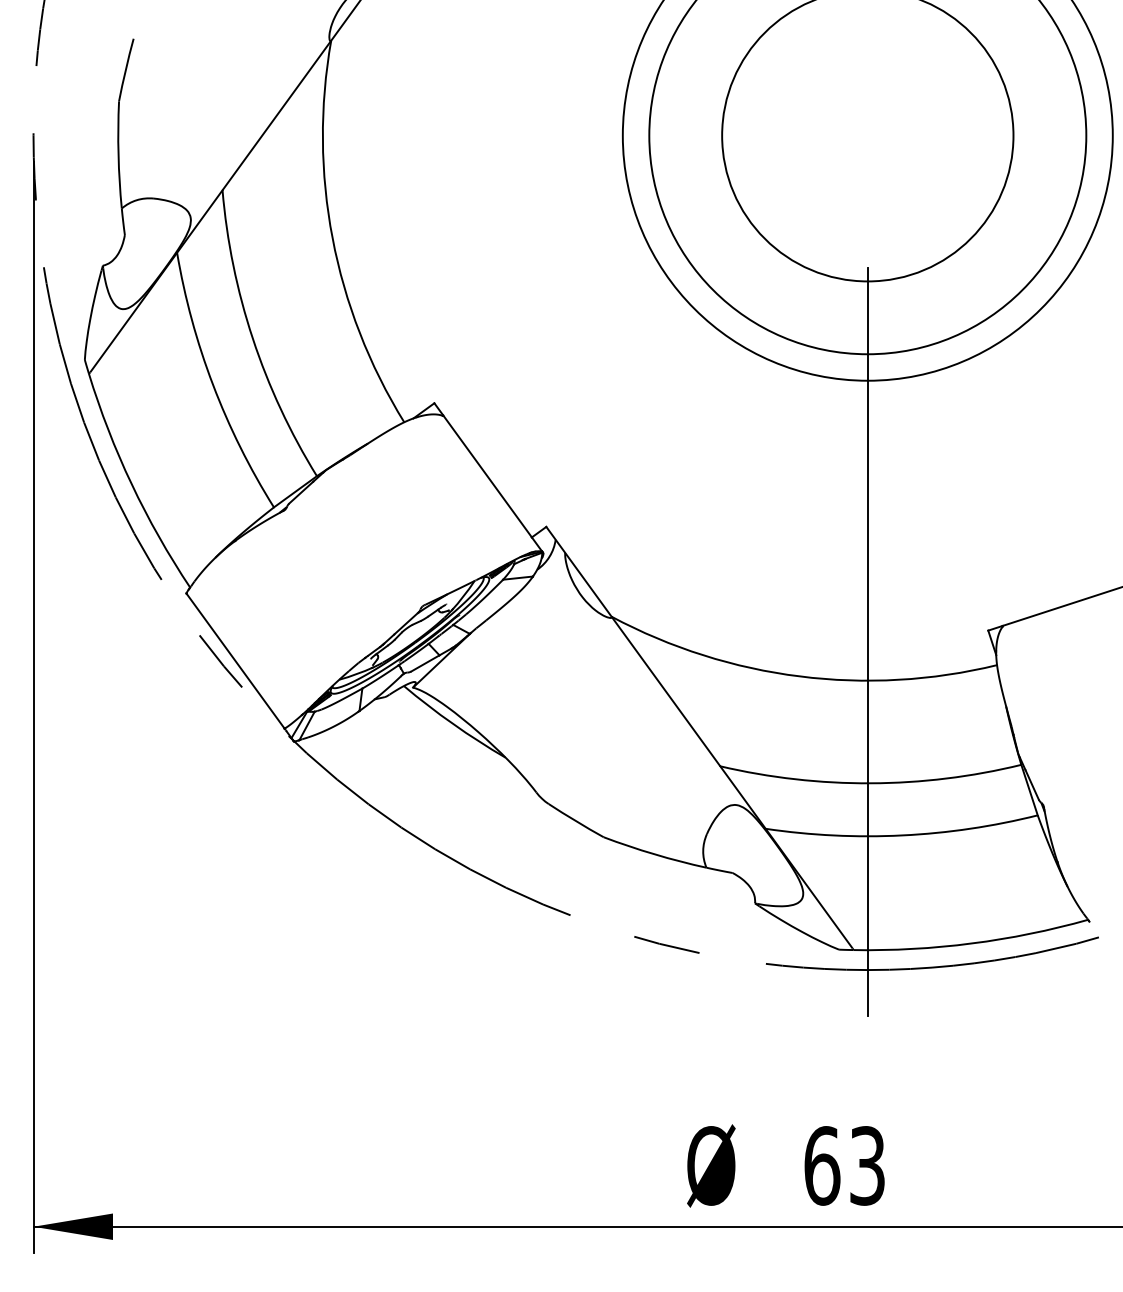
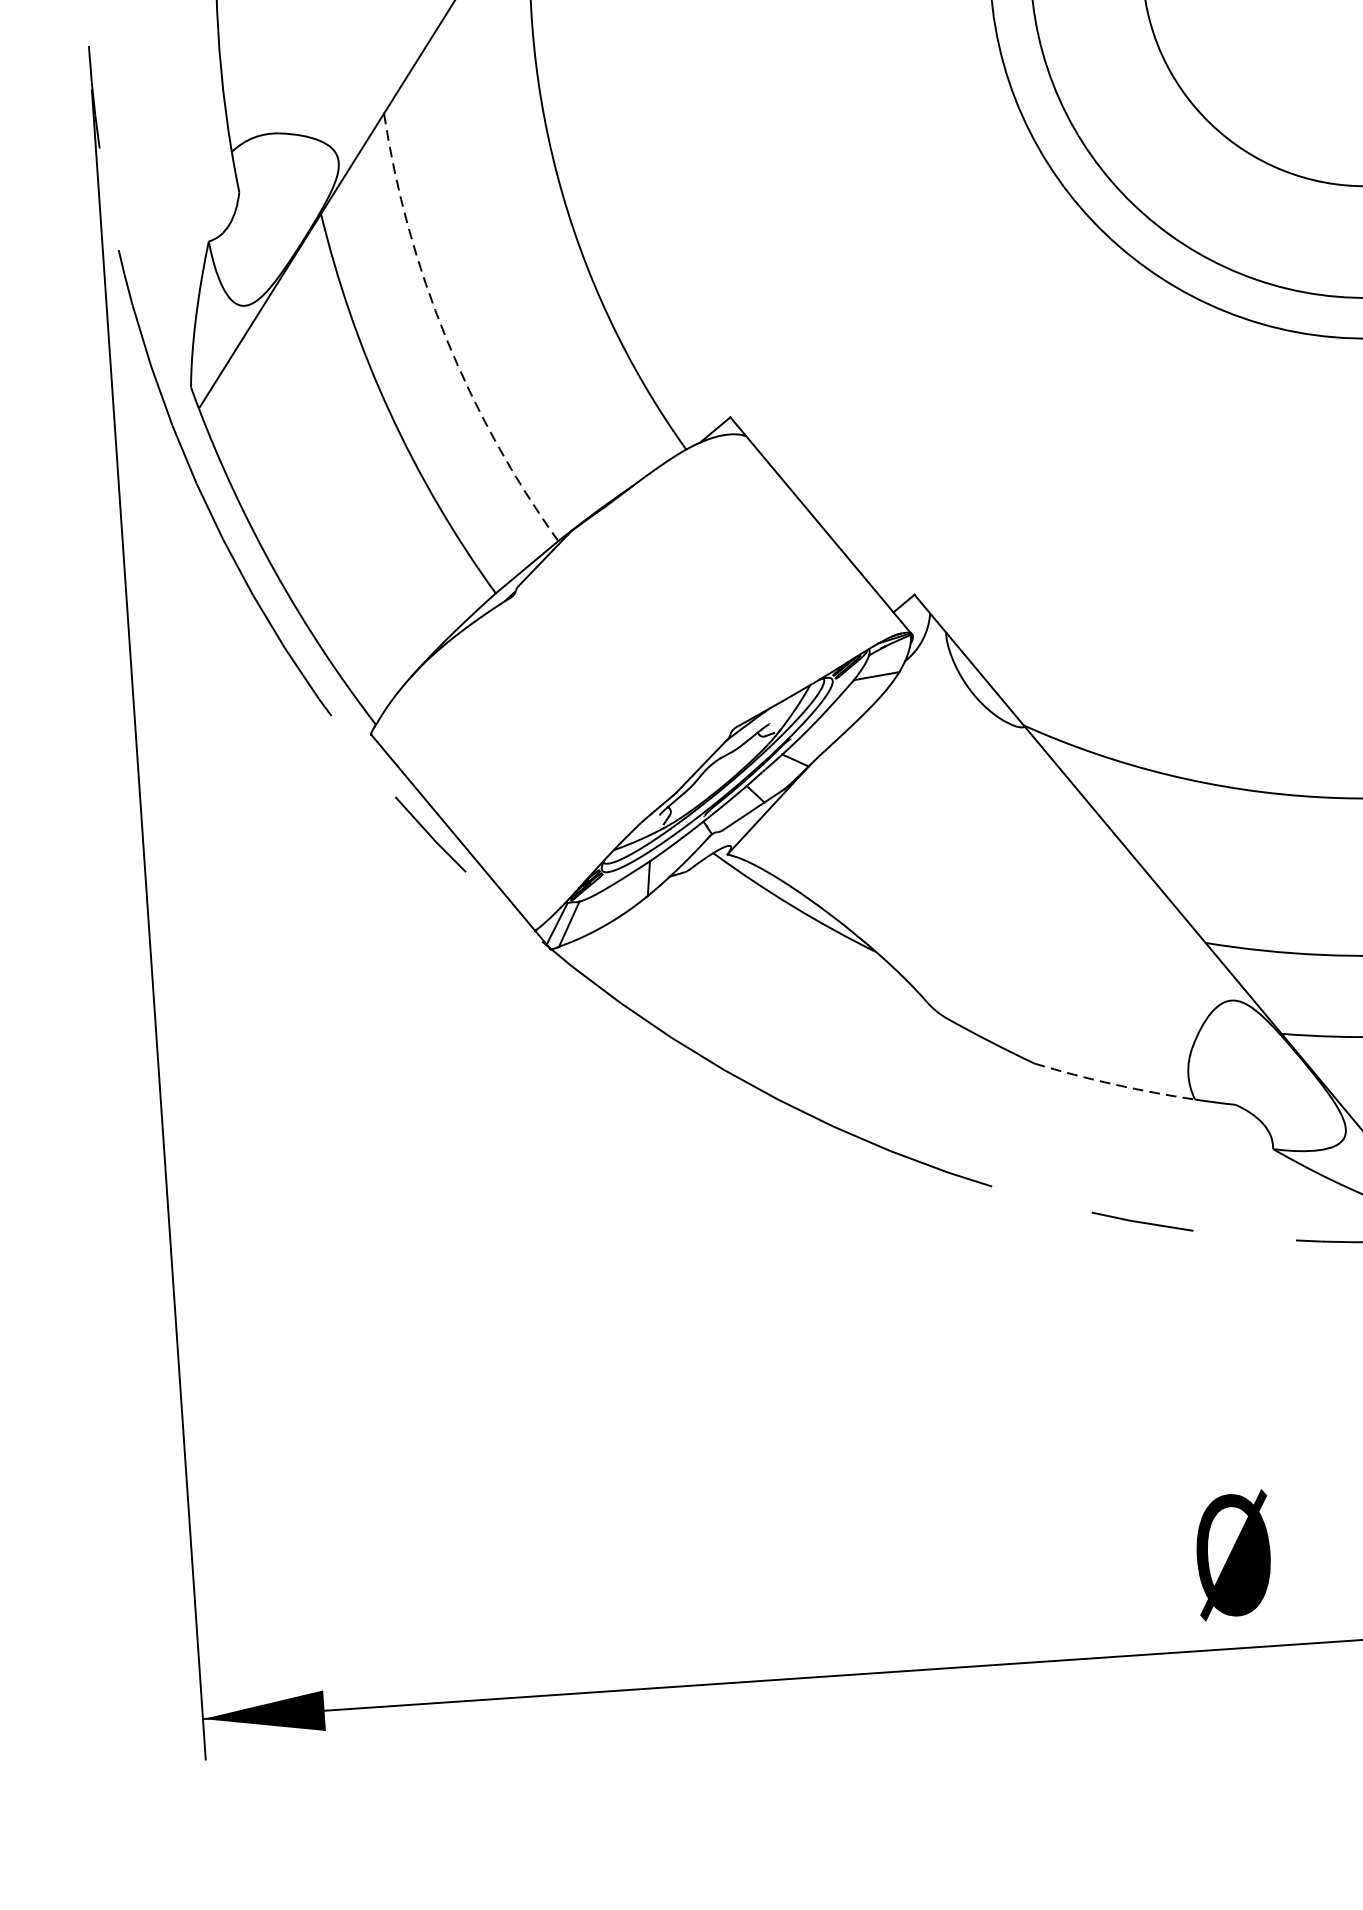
arc: (252, 338) -> (445, 337), solid -> dashed
arc: (654, 854) -> (1114, 1084), solid -> dashed

